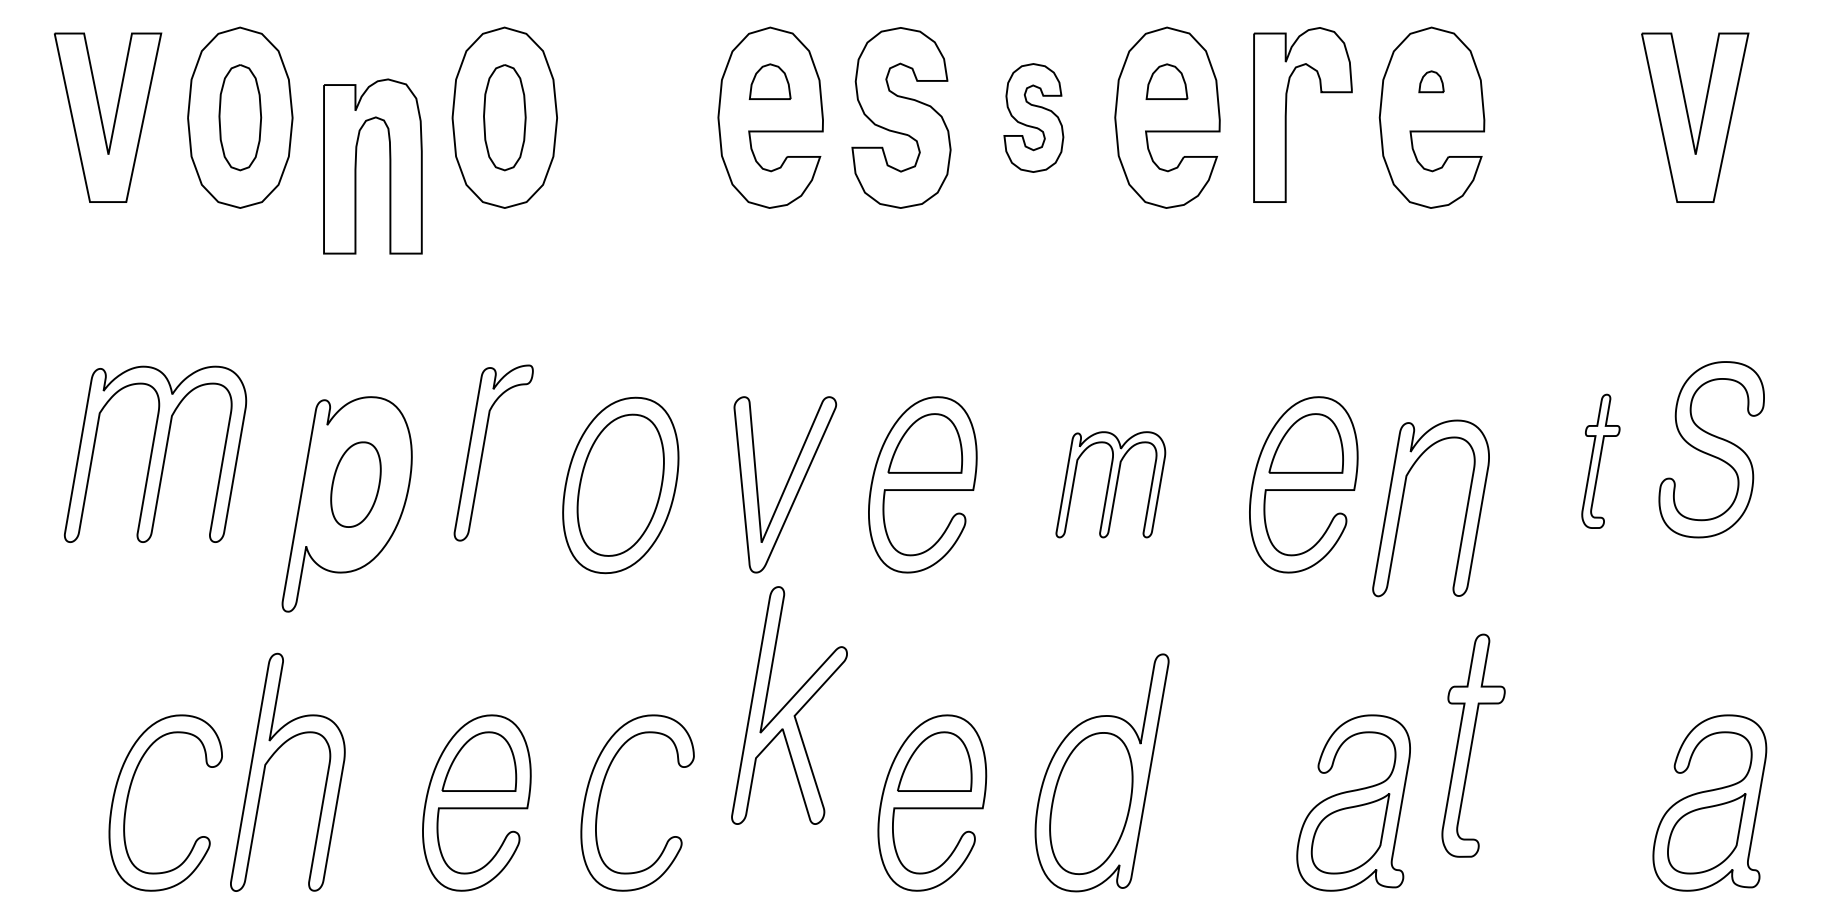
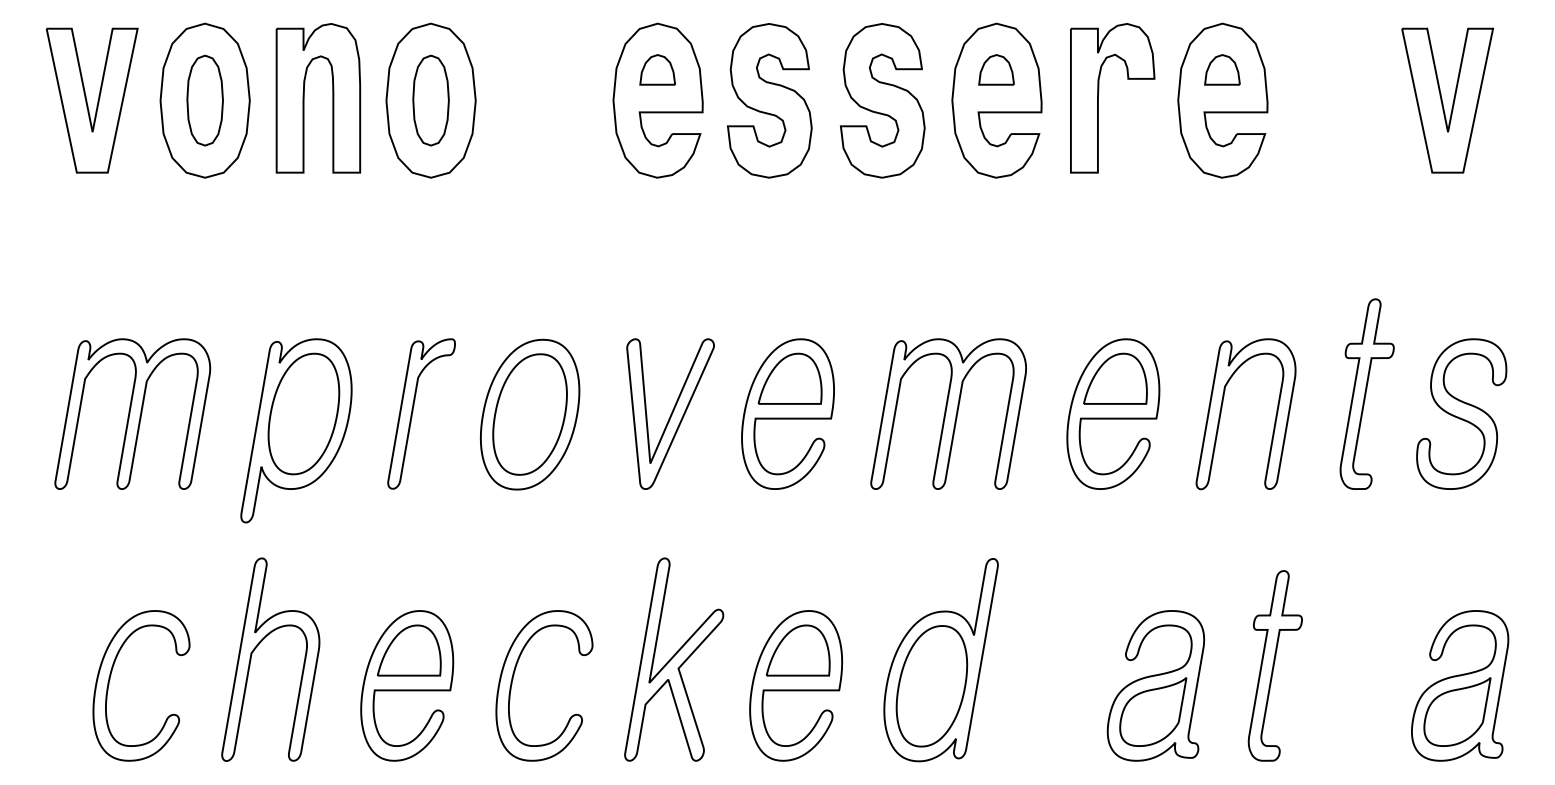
part: (1431, 81) -> (1222, 69), size x1.67
part: (1033, 117) -> (882, 100), size x1.67
part: (356, 166) -> (304, 98), moved
part: (1711, 448) -> (1461, 413), moved
part: (484, 450) -> (413, 411), moved
part: (155, 453) -> (132, 413), moved
part: (1600, 460) -> (1366, 393), size x1.67
part: (355, 484) -> (303, 413), size x1.67
part: (1110, 484) -> (948, 413), size x1.67
part: (1403, 501) -> (1222, 408), moved
part: (789, 705) -> (674, 659), moved
part: (1472, 745) -> (1274, 665), moved
part: (271, 759) -> (256, 648), moved

